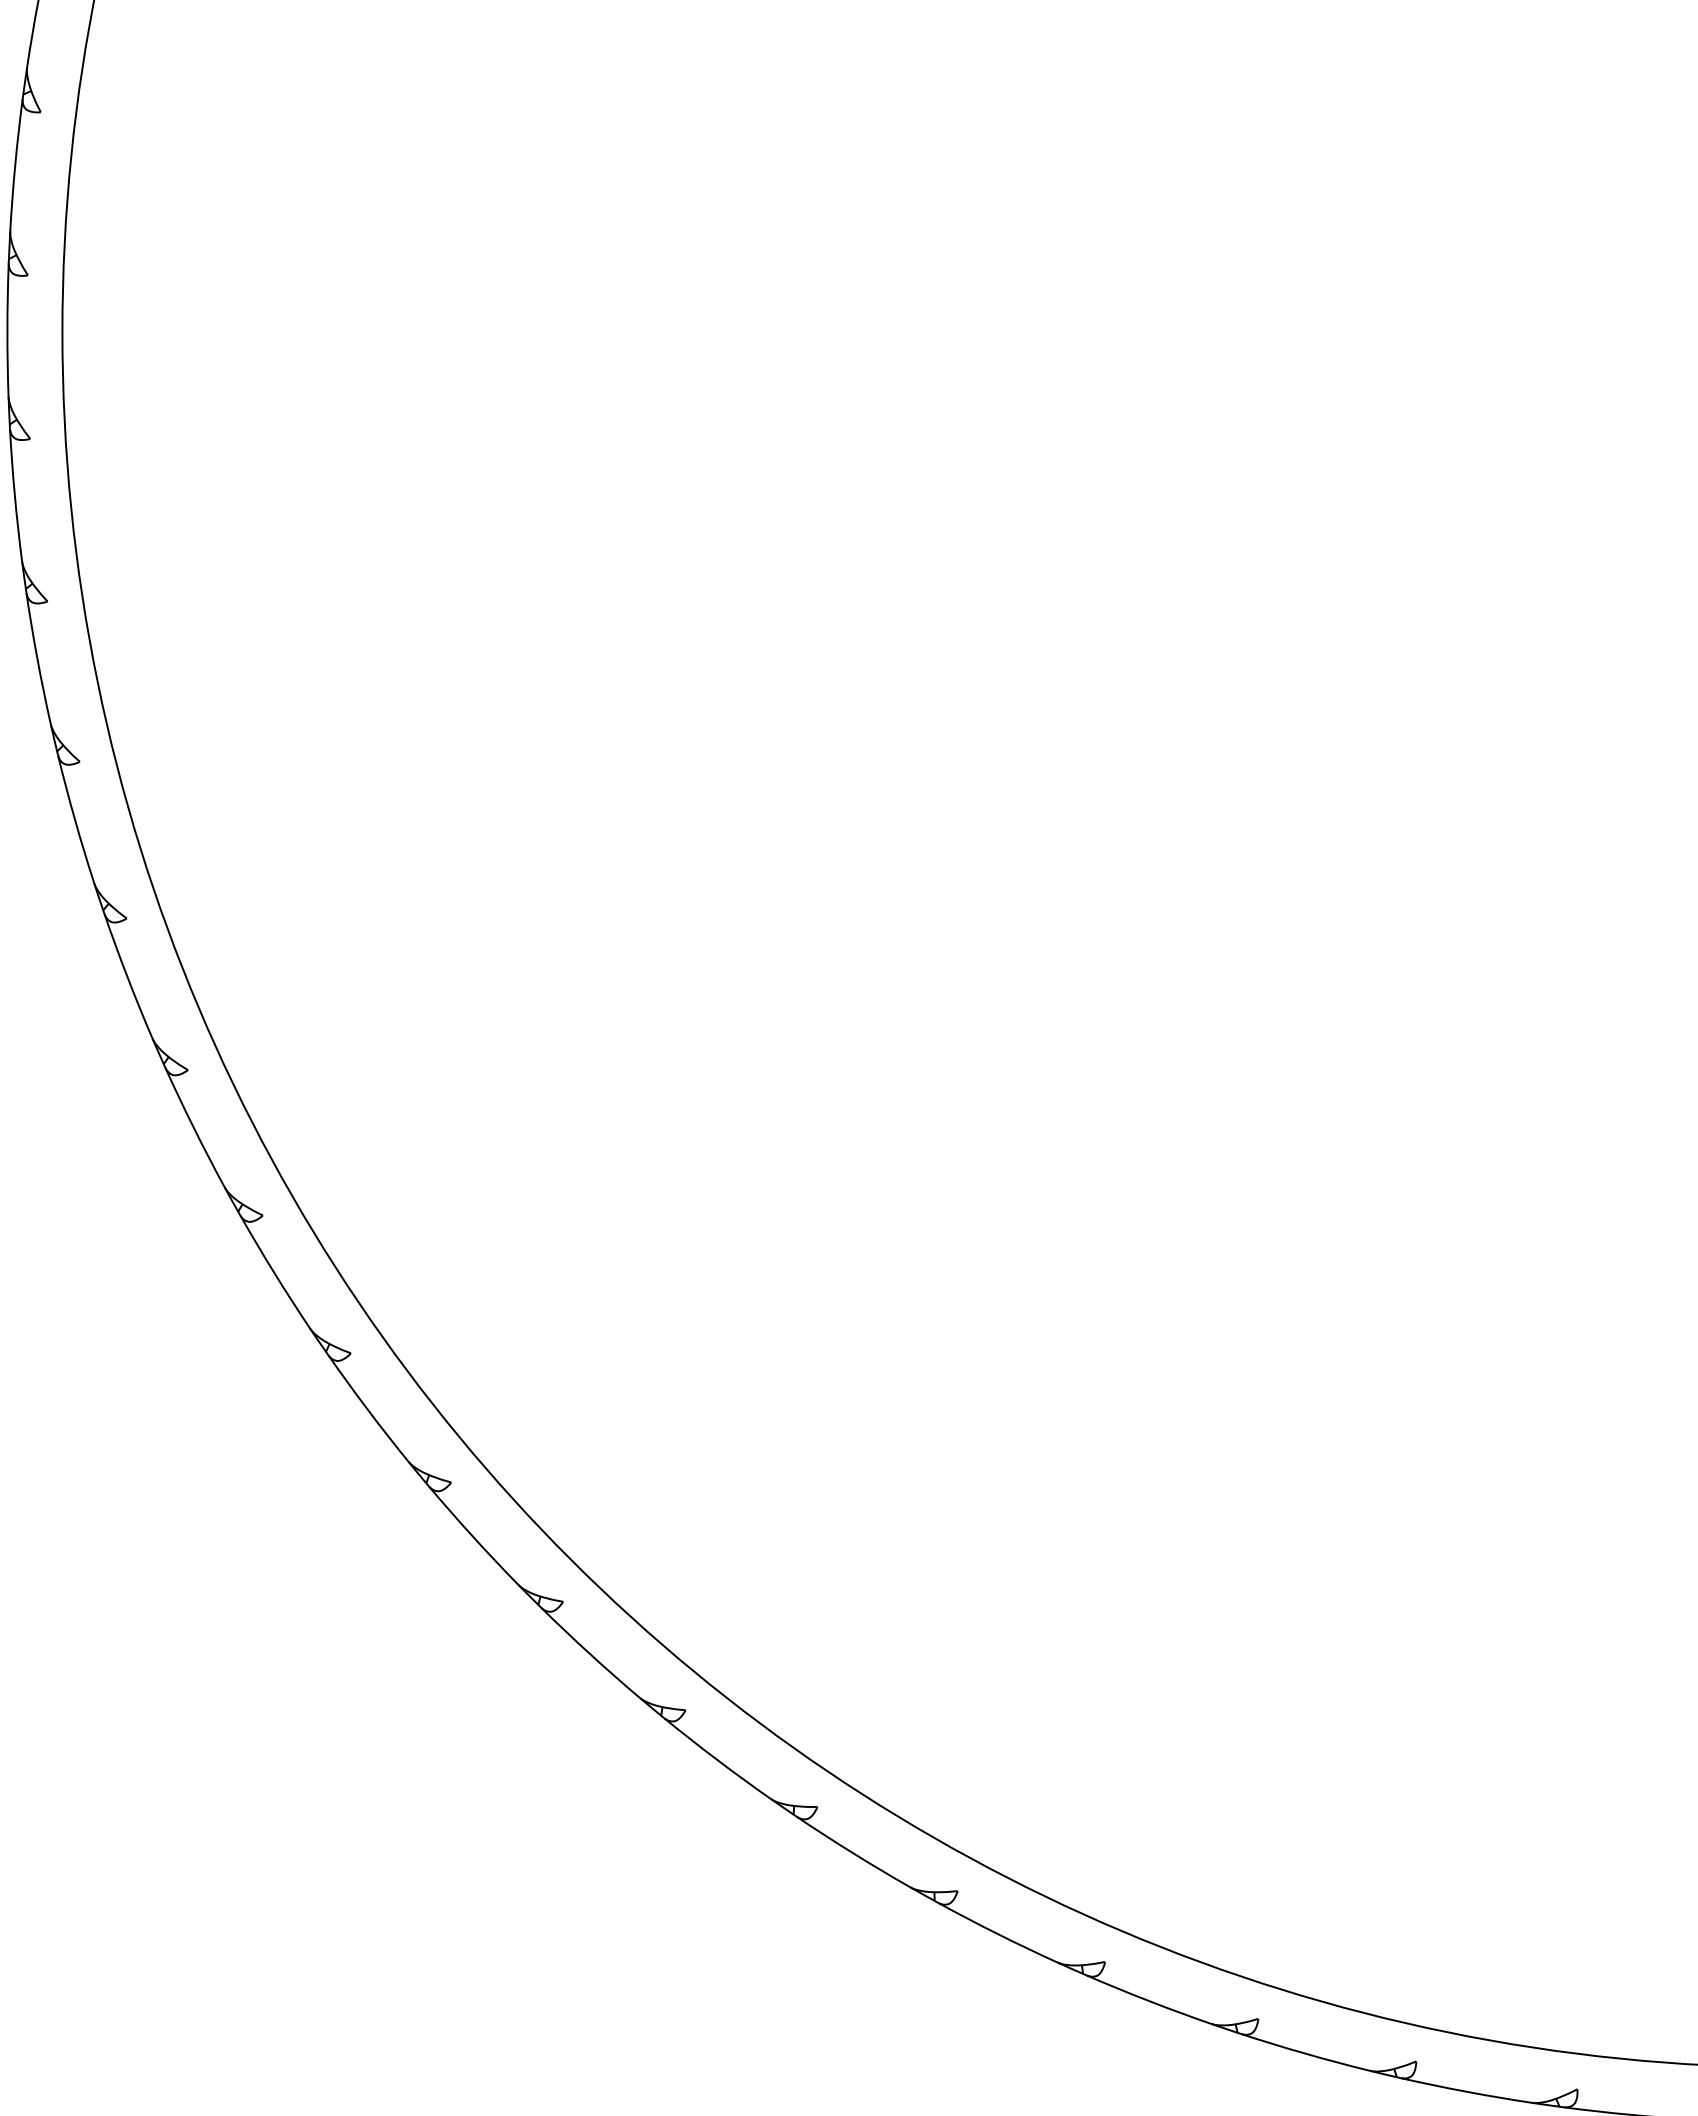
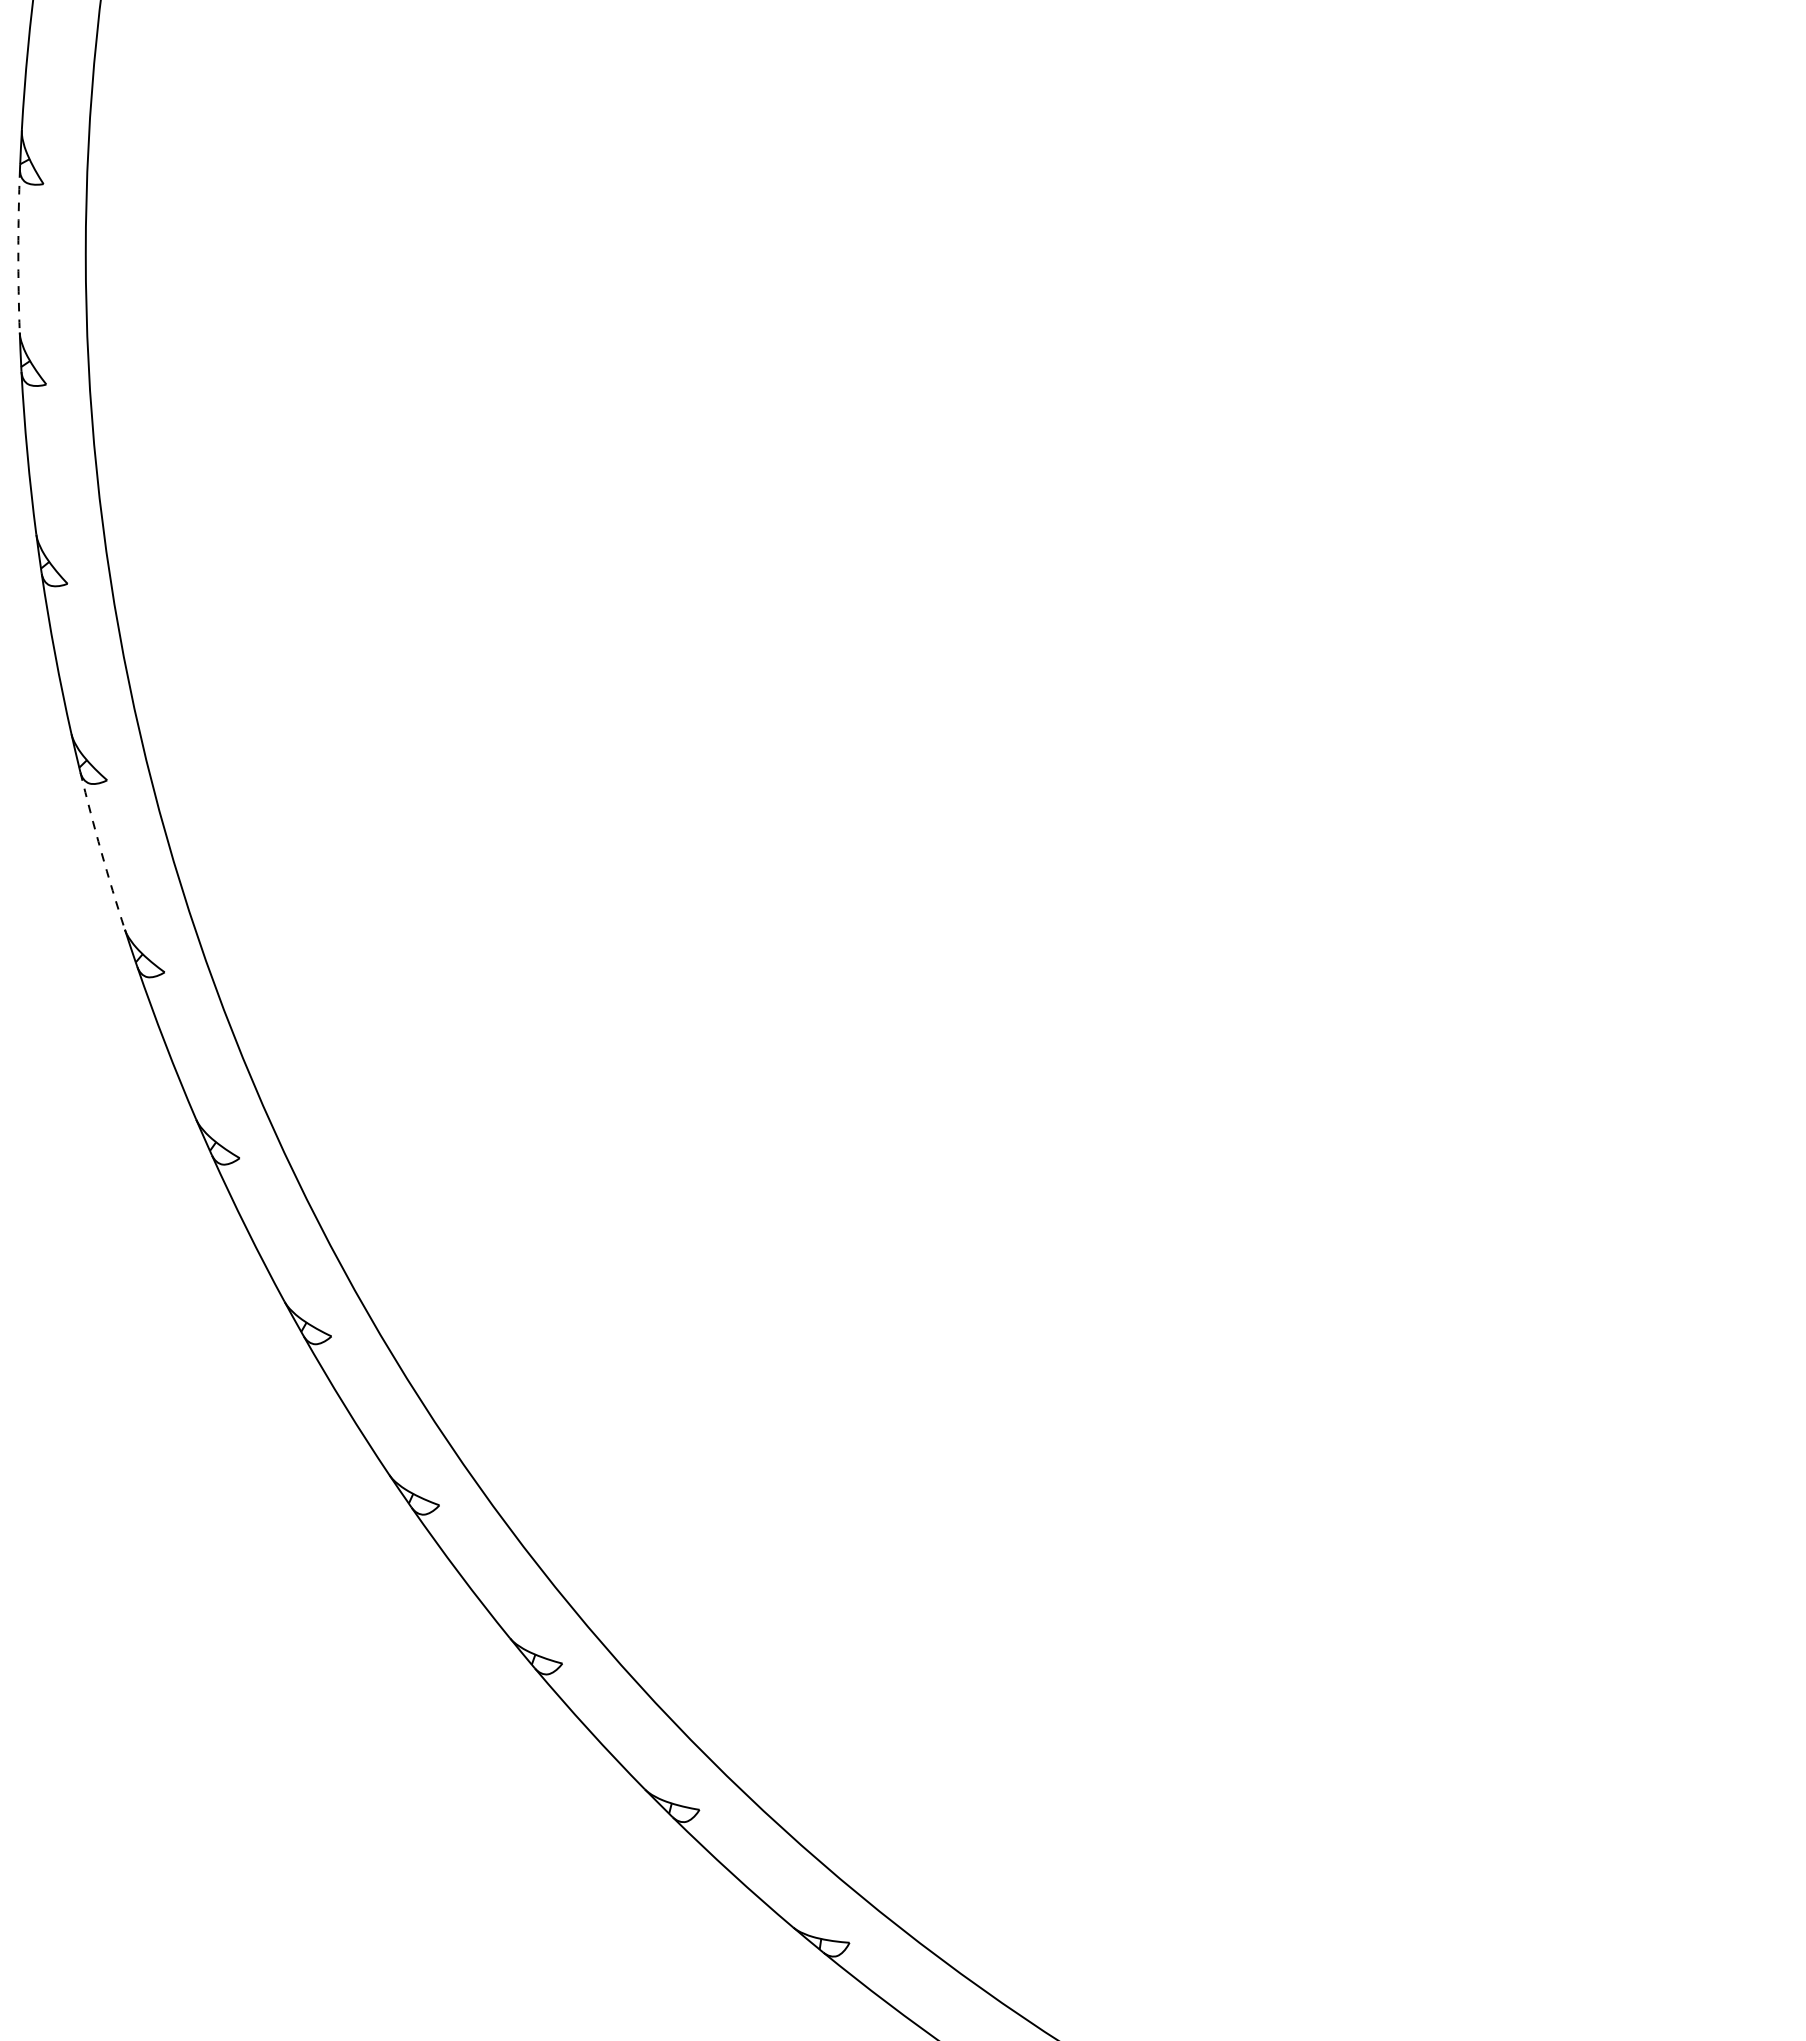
arc: (7, 329) -> (18, 250), solid -> dashed
arc: (75, 819) -> (101, 851), solid -> dashed

